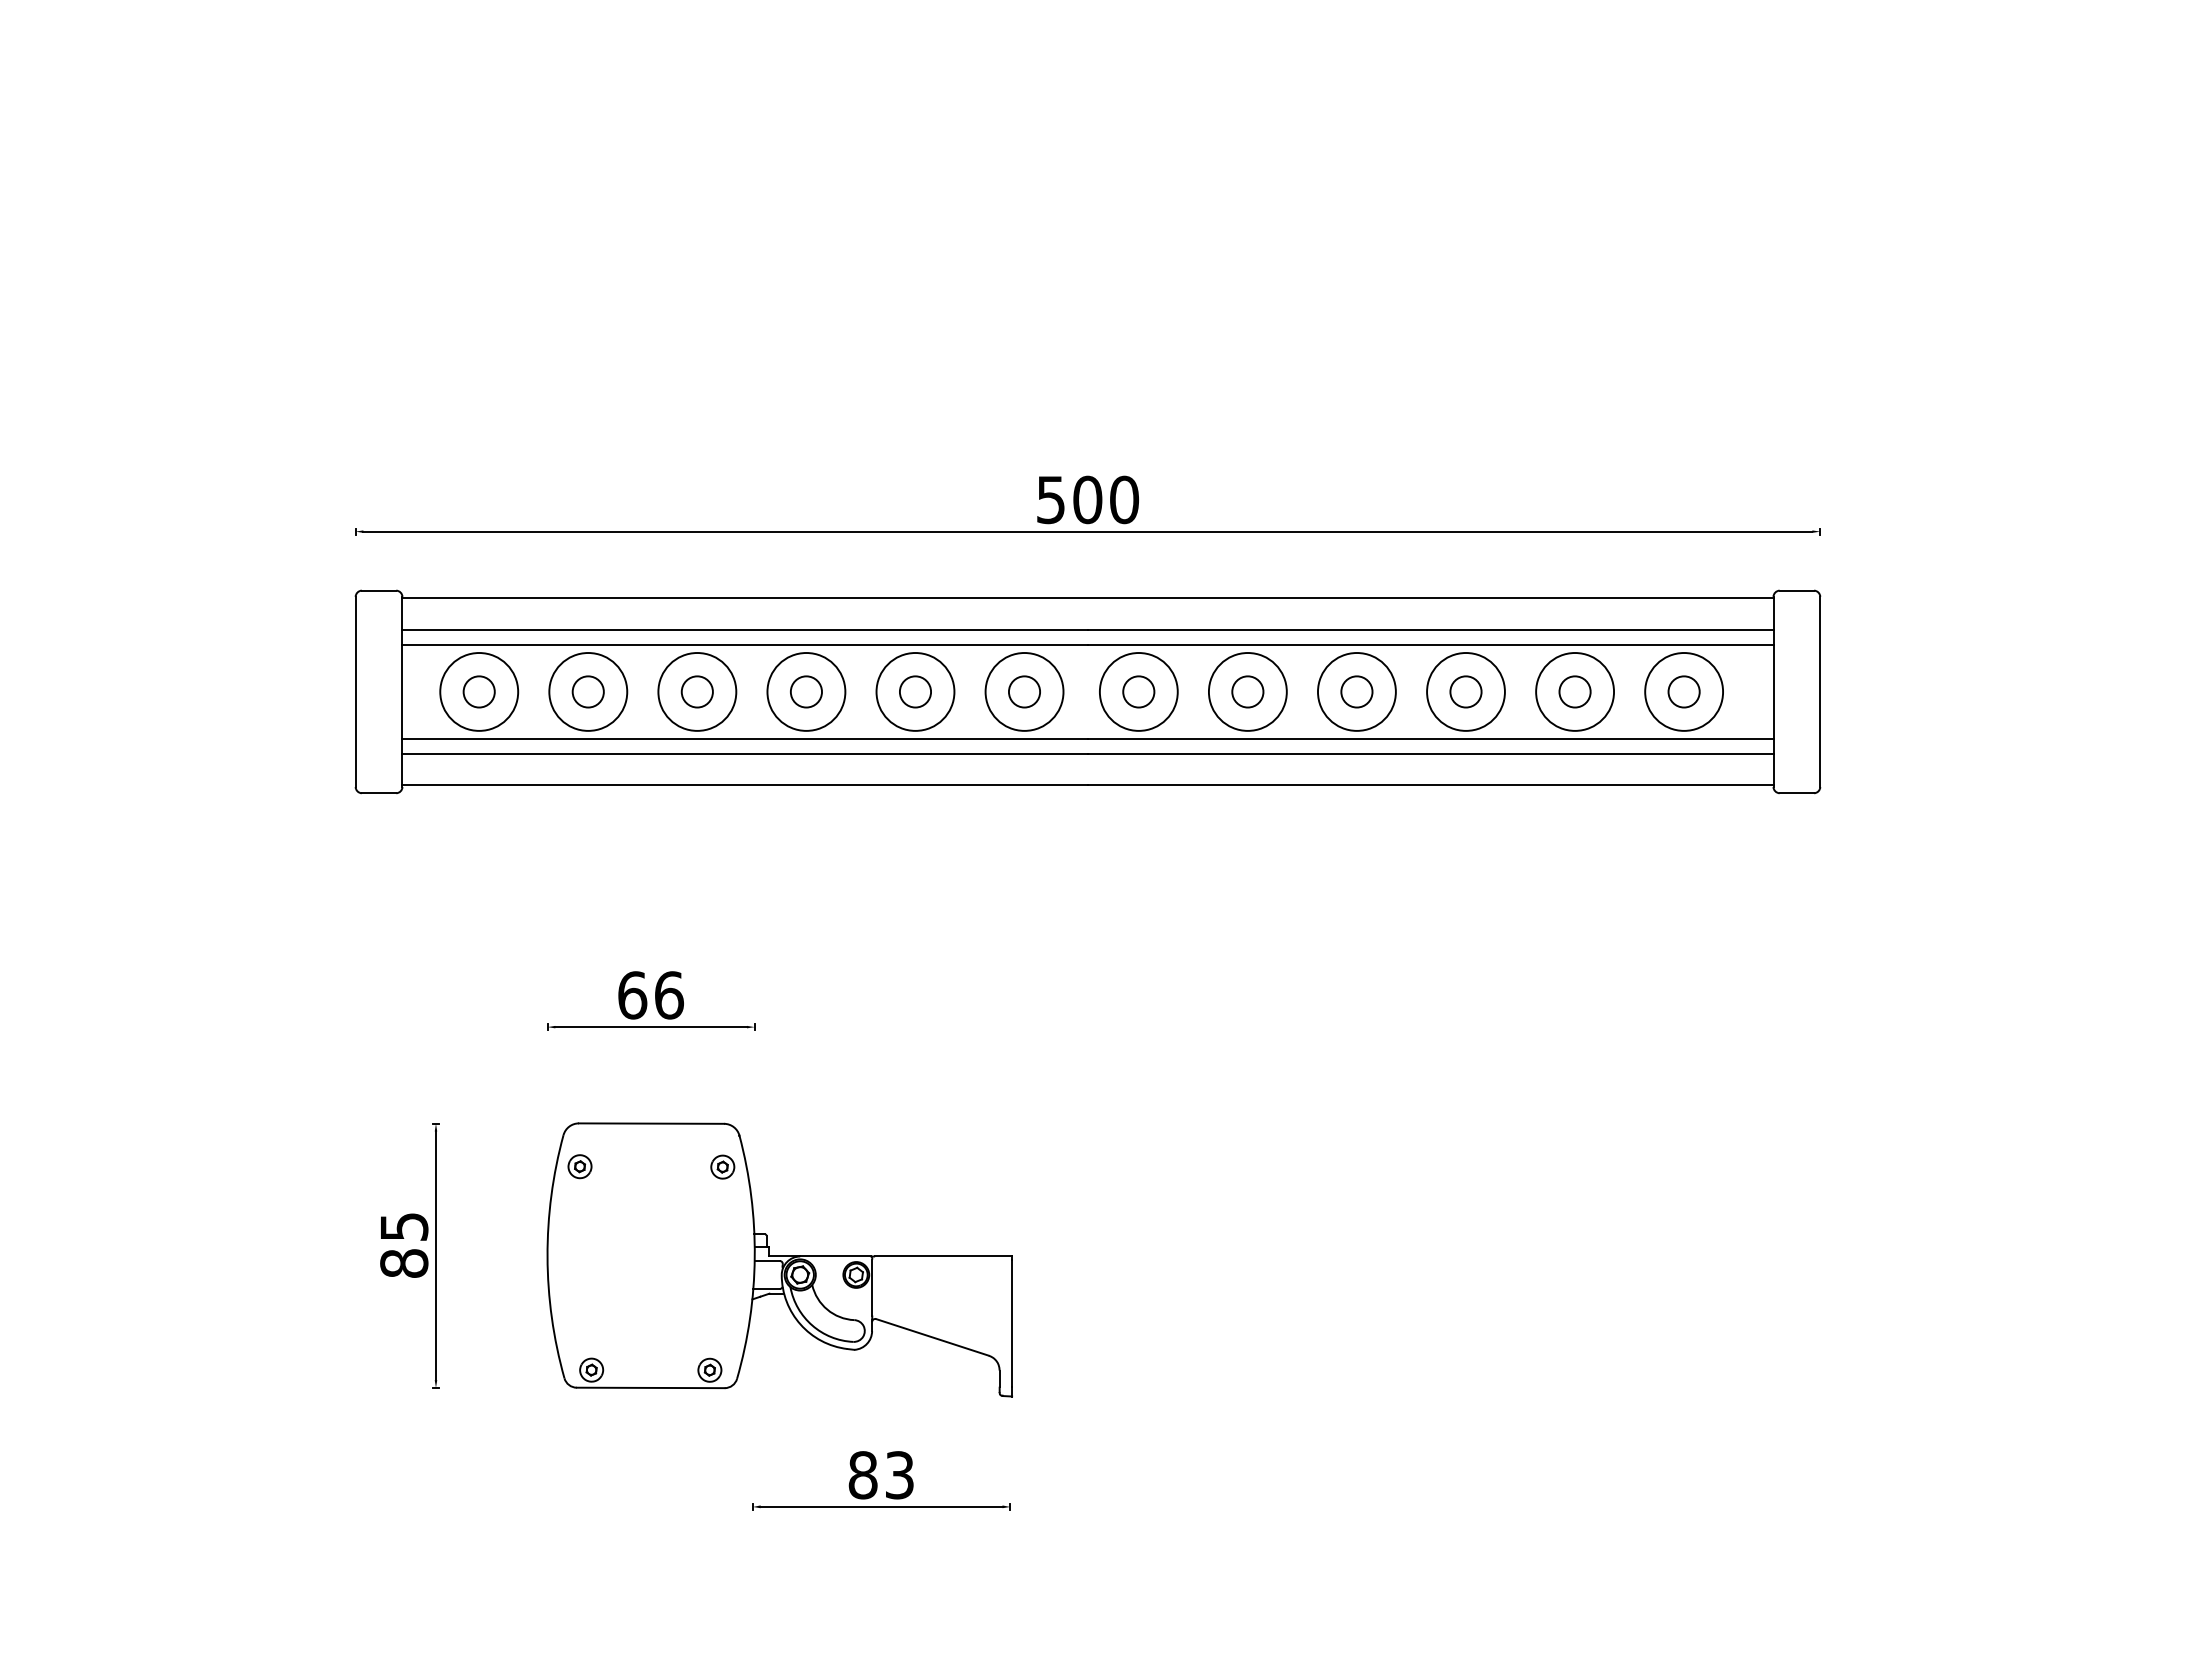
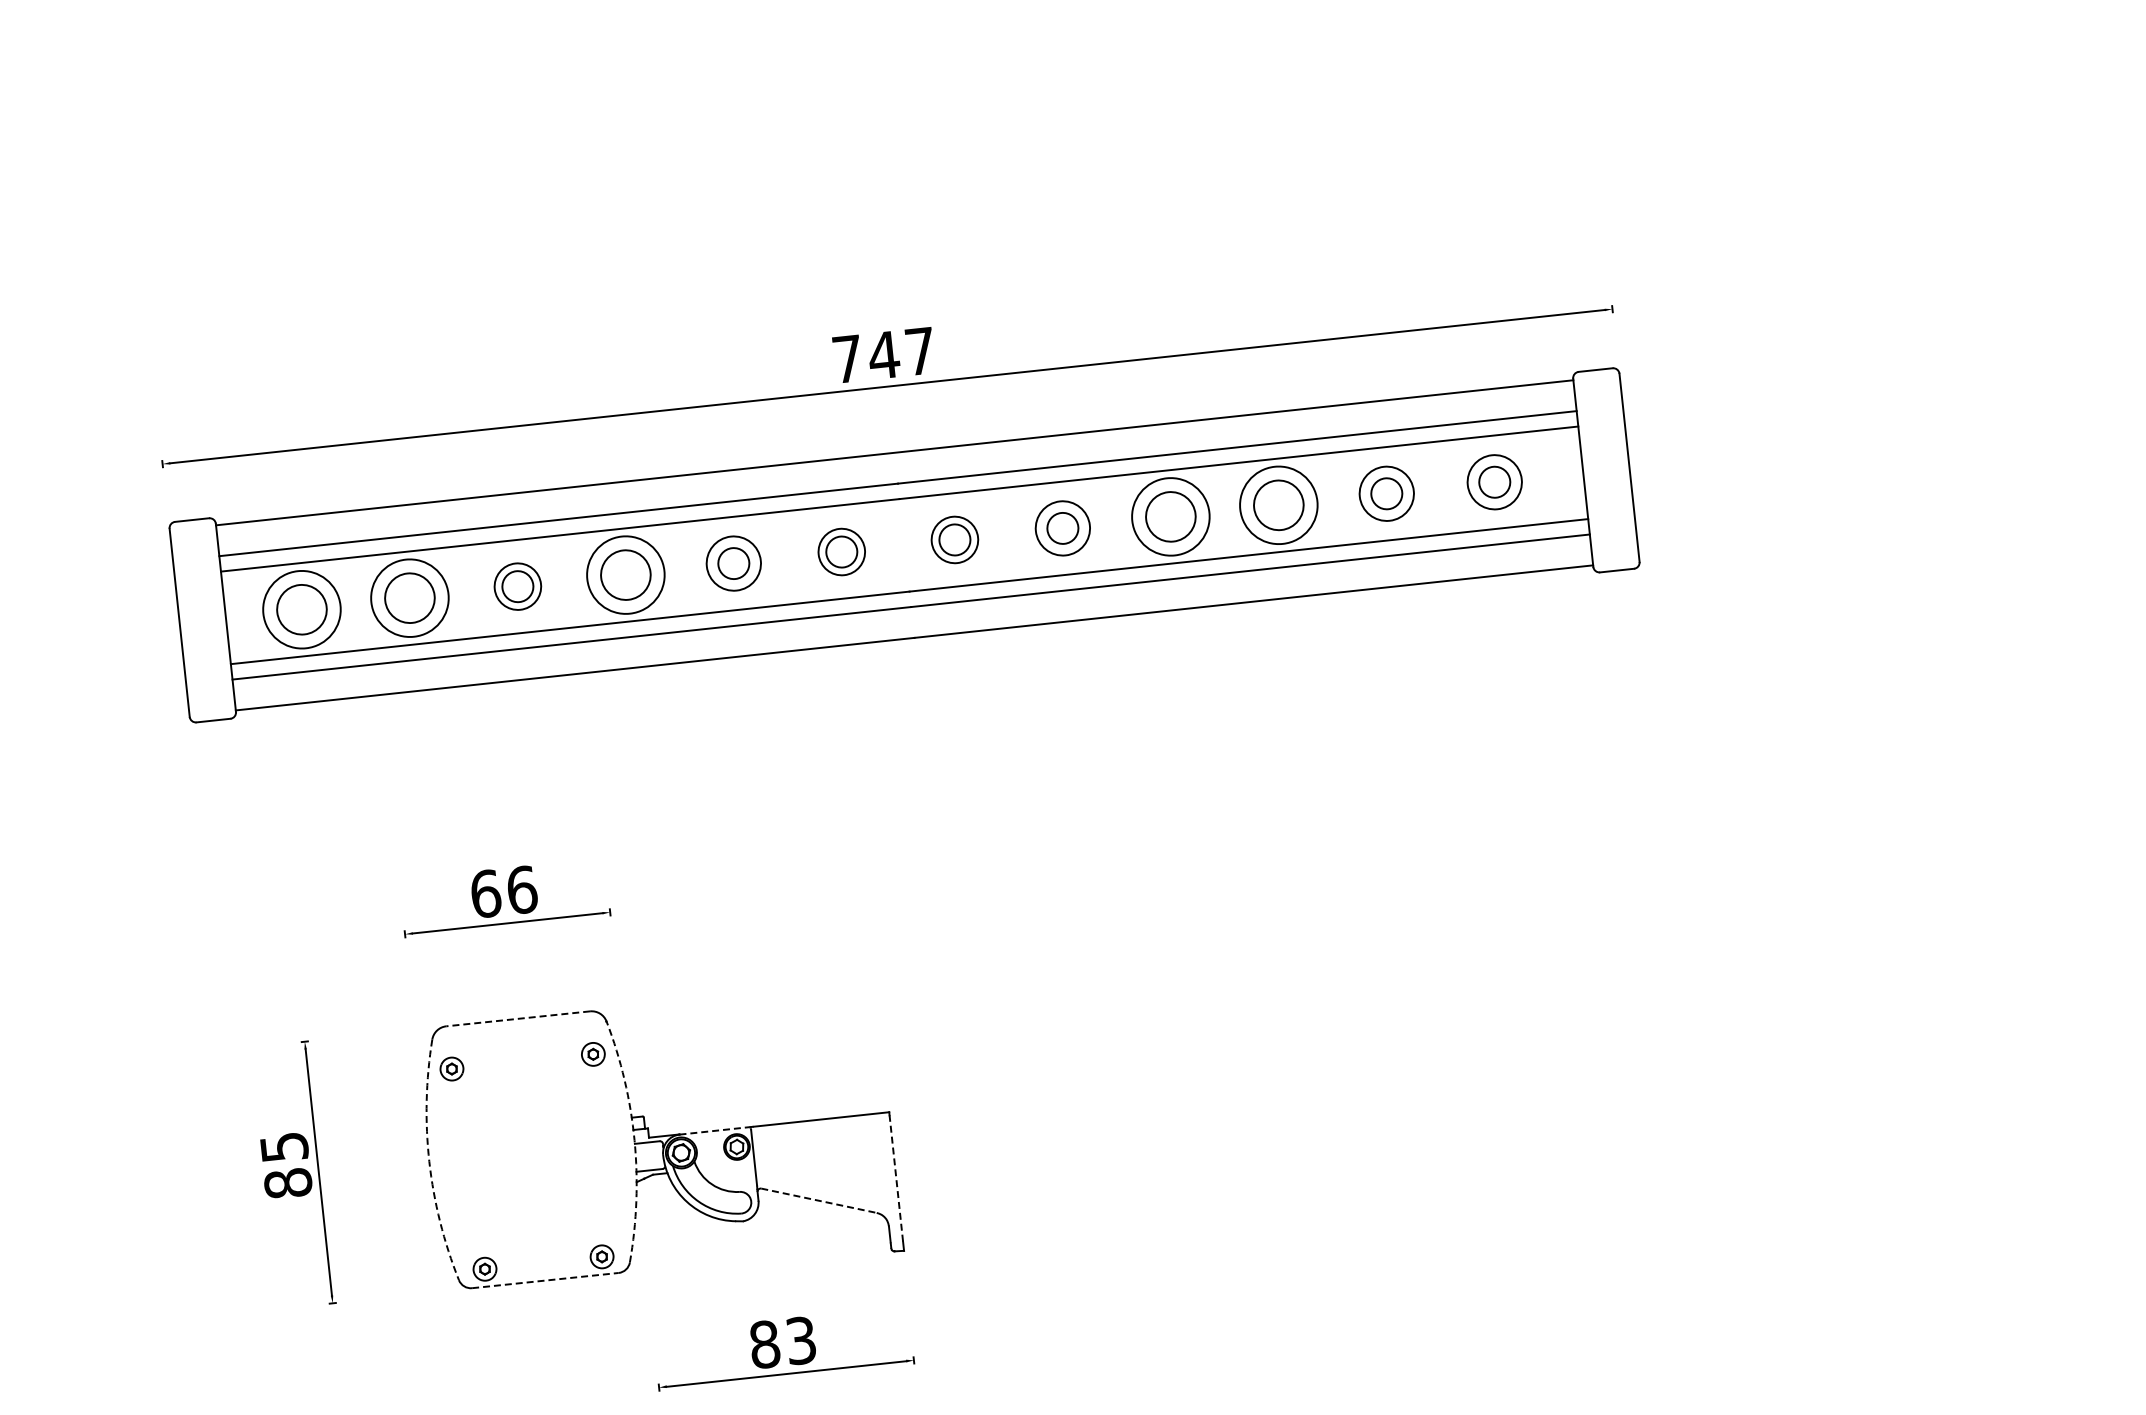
text: (1088, 499) -> (884, 354), 500 -> 747
circle: (478, 691) -> (301, 609), size x1.6
circle: (587, 691) -> (409, 597), size x1.6
circle: (697, 691) -> (518, 586), size x0.6
circle: (806, 691) -> (625, 574), size x1.6
circle: (915, 691) -> (733, 563), size x0.7
circle: (1024, 691) -> (841, 551), size x0.6
circle: (1138, 691) -> (954, 539), size x0.6
circle: (1247, 691) -> (1062, 528), size x0.7
circle: (1356, 691) -> (1170, 516), size x1.6
circle: (1465, 691) -> (1278, 504), size x1.6
circle: (1575, 691) -> (1387, 493), size x0.7
circle: (1684, 691) -> (1495, 481), size x0.7
line: (651, 1123) -> (518, 1018), solid -> dashed
arc: (547, 1256) -> (429, 1161), solid -> dashed
line: (835, 1256) -> (714, 1130), solid -> dashed
arc: (754, 1257) -> (634, 1140), solid -> dashed
line: (1012, 1323) -> (896, 1178), solid -> dashed
line: (933, 1337) -> (819, 1200), solid -> dashed
line: (650, 1387) -> (545, 1280), solid -> dashed

